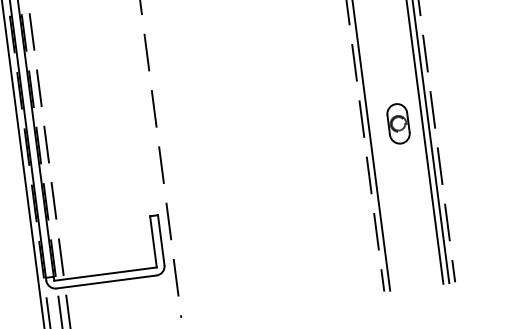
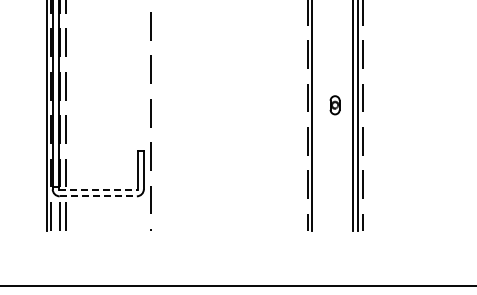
part: (397, 124) -> (334, 105), size x0.6
line: (105, 274) -> (98, 190), solid -> dashed
line: (106, 282) -> (98, 196), solid -> dashed

